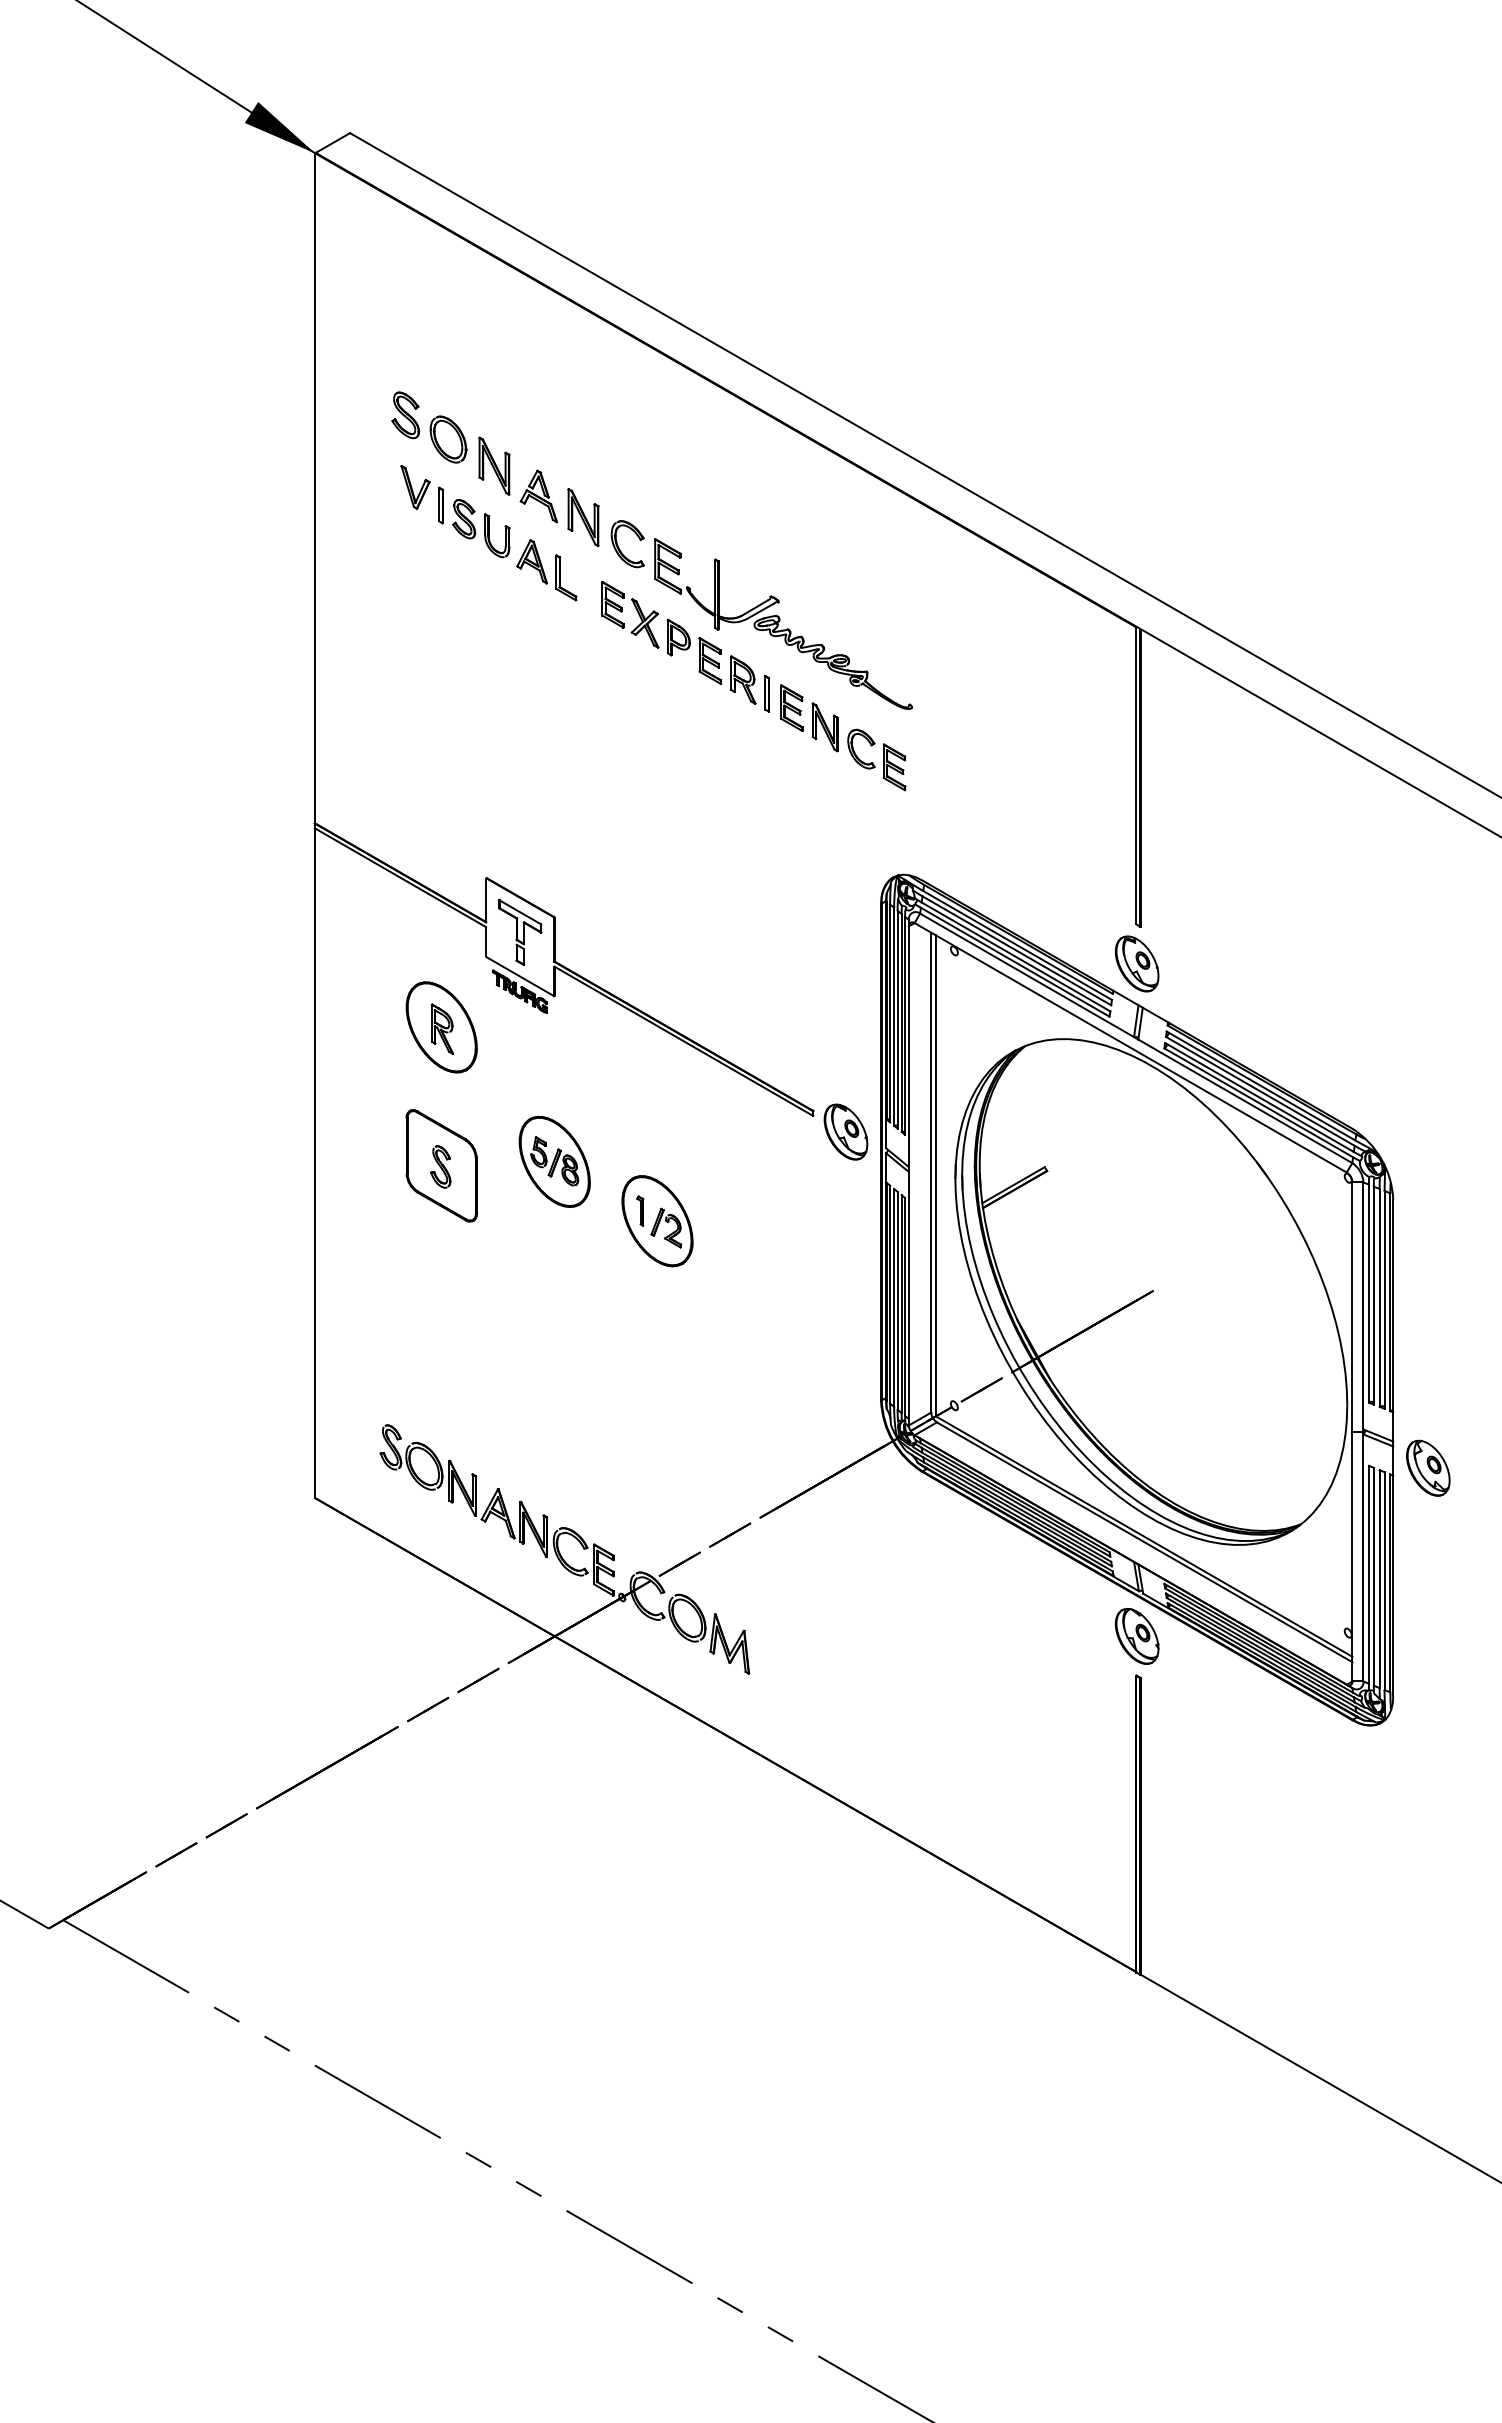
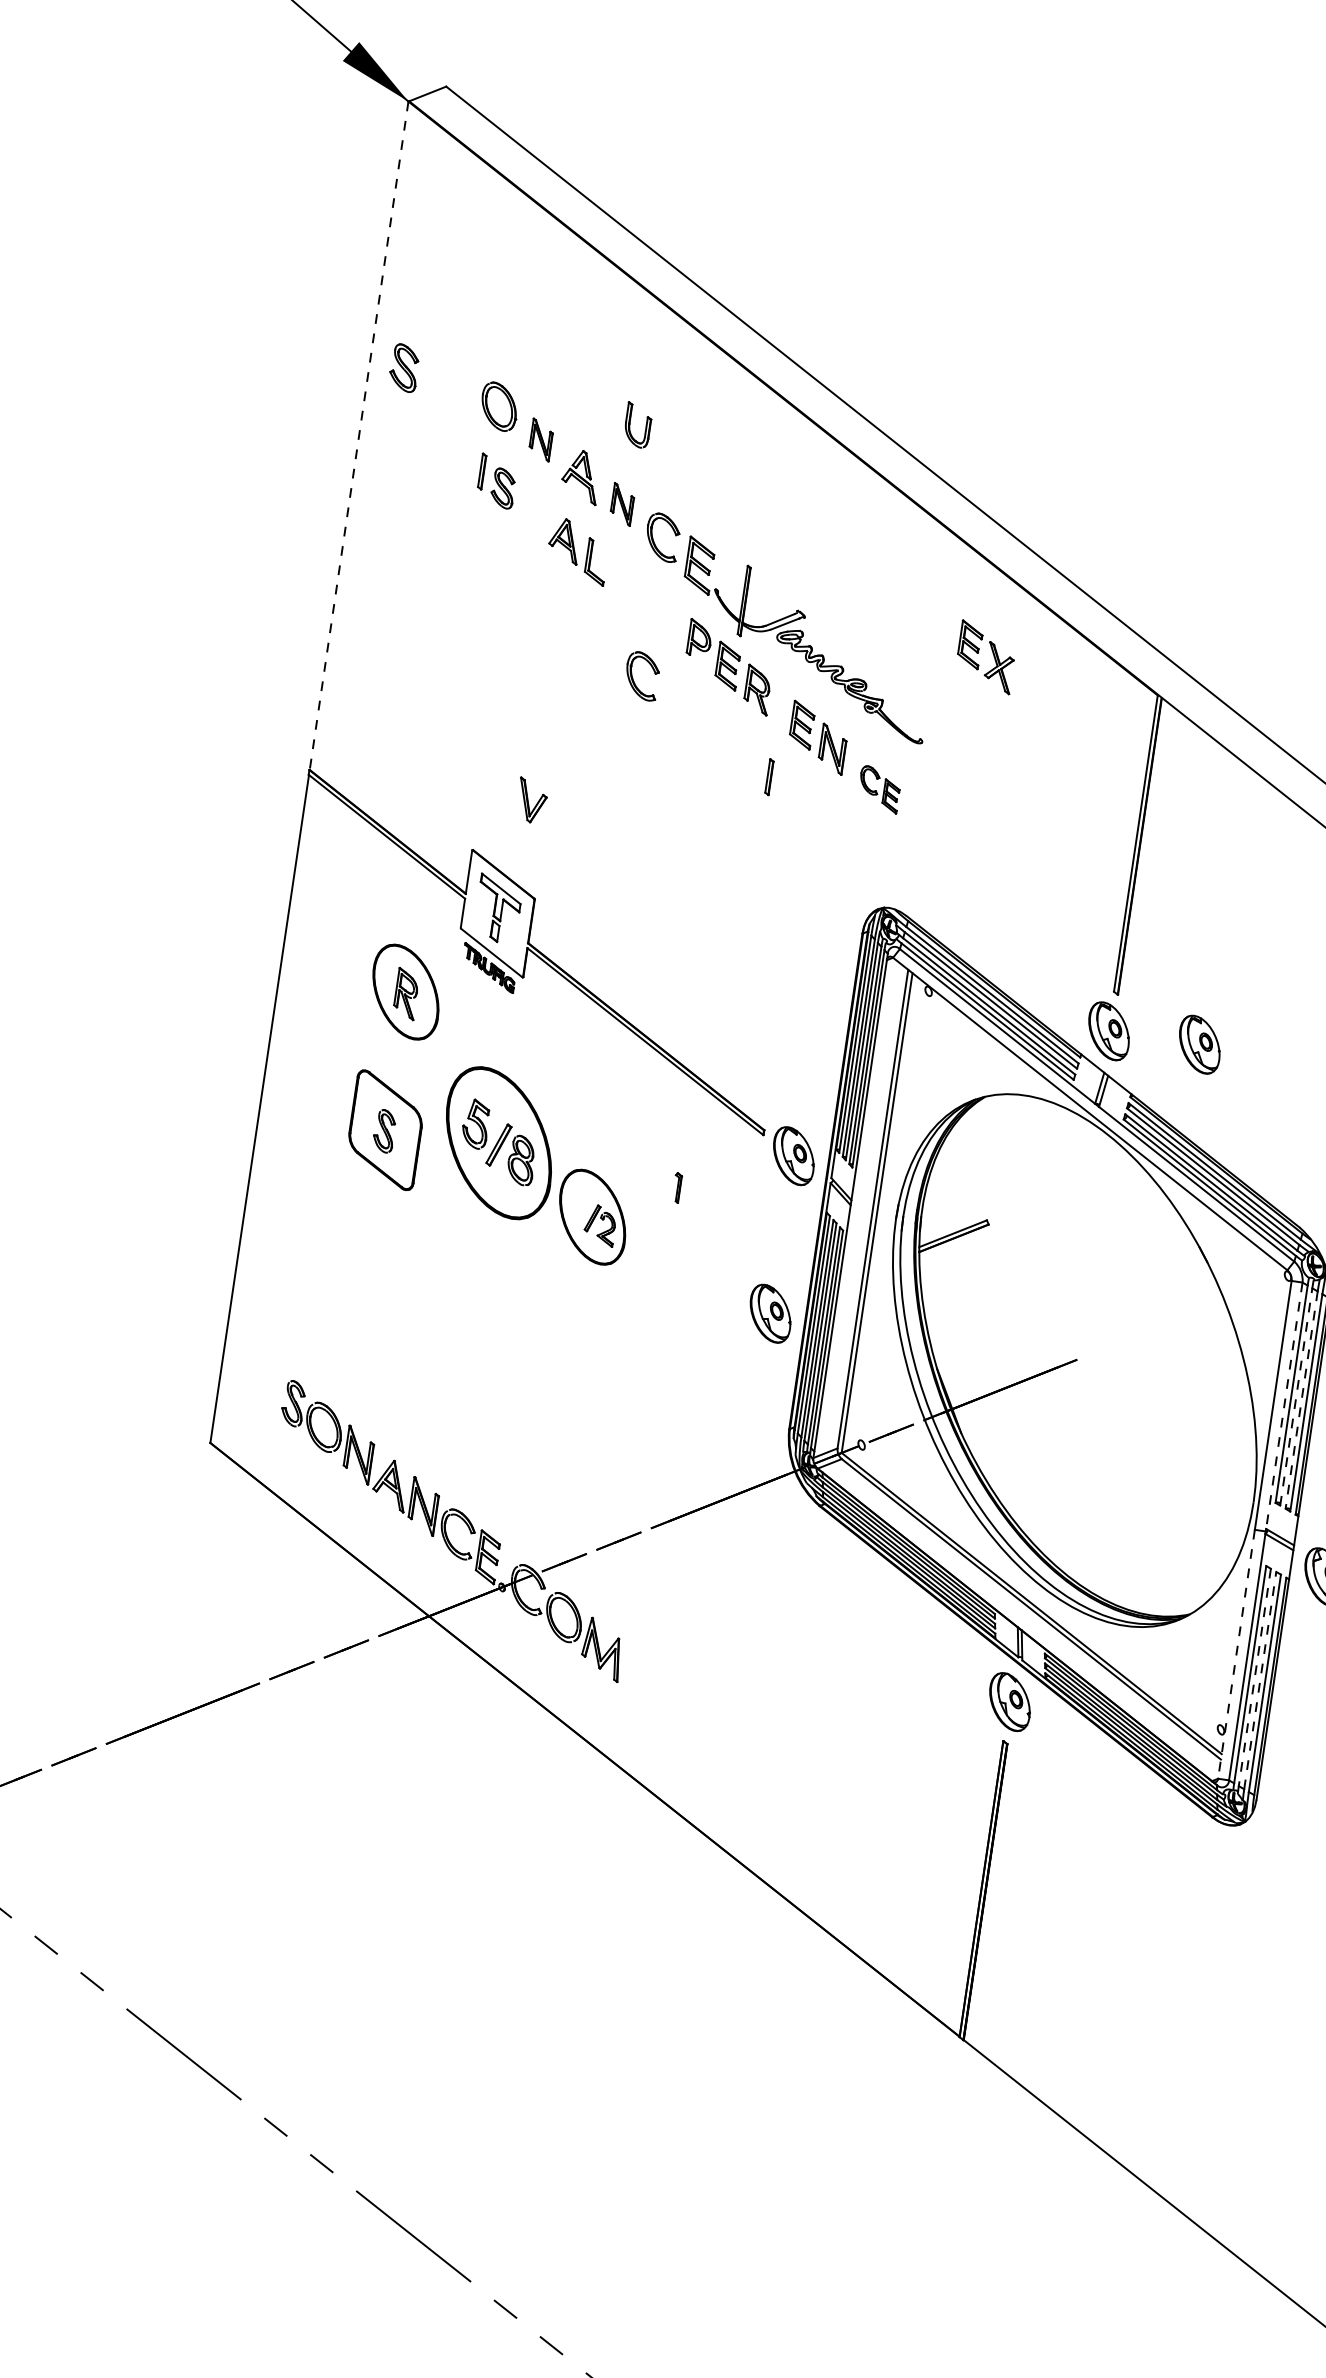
part: (405, 415) -> (404, 368), moved
part: (494, 465) -> (541, 439), size x0.7
part: (415, 487) -> (531, 800), moved
line: (315, 488) -> (359, 436), solid -> dashed
part: (583, 517) -> (622, 504), size x0.7
part: (489, 535) -> (630, 424), moved
part: (637, 613) -> (993, 657), moved
part: (619, 686) -> (633, 678), added
part: (766, 693) -> (768, 776), moved
part: (876, 759) -> (879, 788), size x0.7
part: (1228, 963) -> (1200, 1044), added
part: (554, 1161) -> (498, 1142), size x1.6
part: (640, 1210) -> (677, 1187), moved
part: (845, 1289) -> (770, 1313), added
line: (1373, 1295) -> (1295, 1396), solid -> dashed
line: (1379, 1297) -> (1301, 1399), solid -> dashed
line: (1363, 1305) -> (1284, 1405), solid -> dashed
line: (1352, 1556) -> (1236, 1654), solid -> dashed
line: (1373, 1576) -> (1254, 1677), solid -> dashed
line: (1379, 1579) -> (1260, 1680), solid -> dashed

